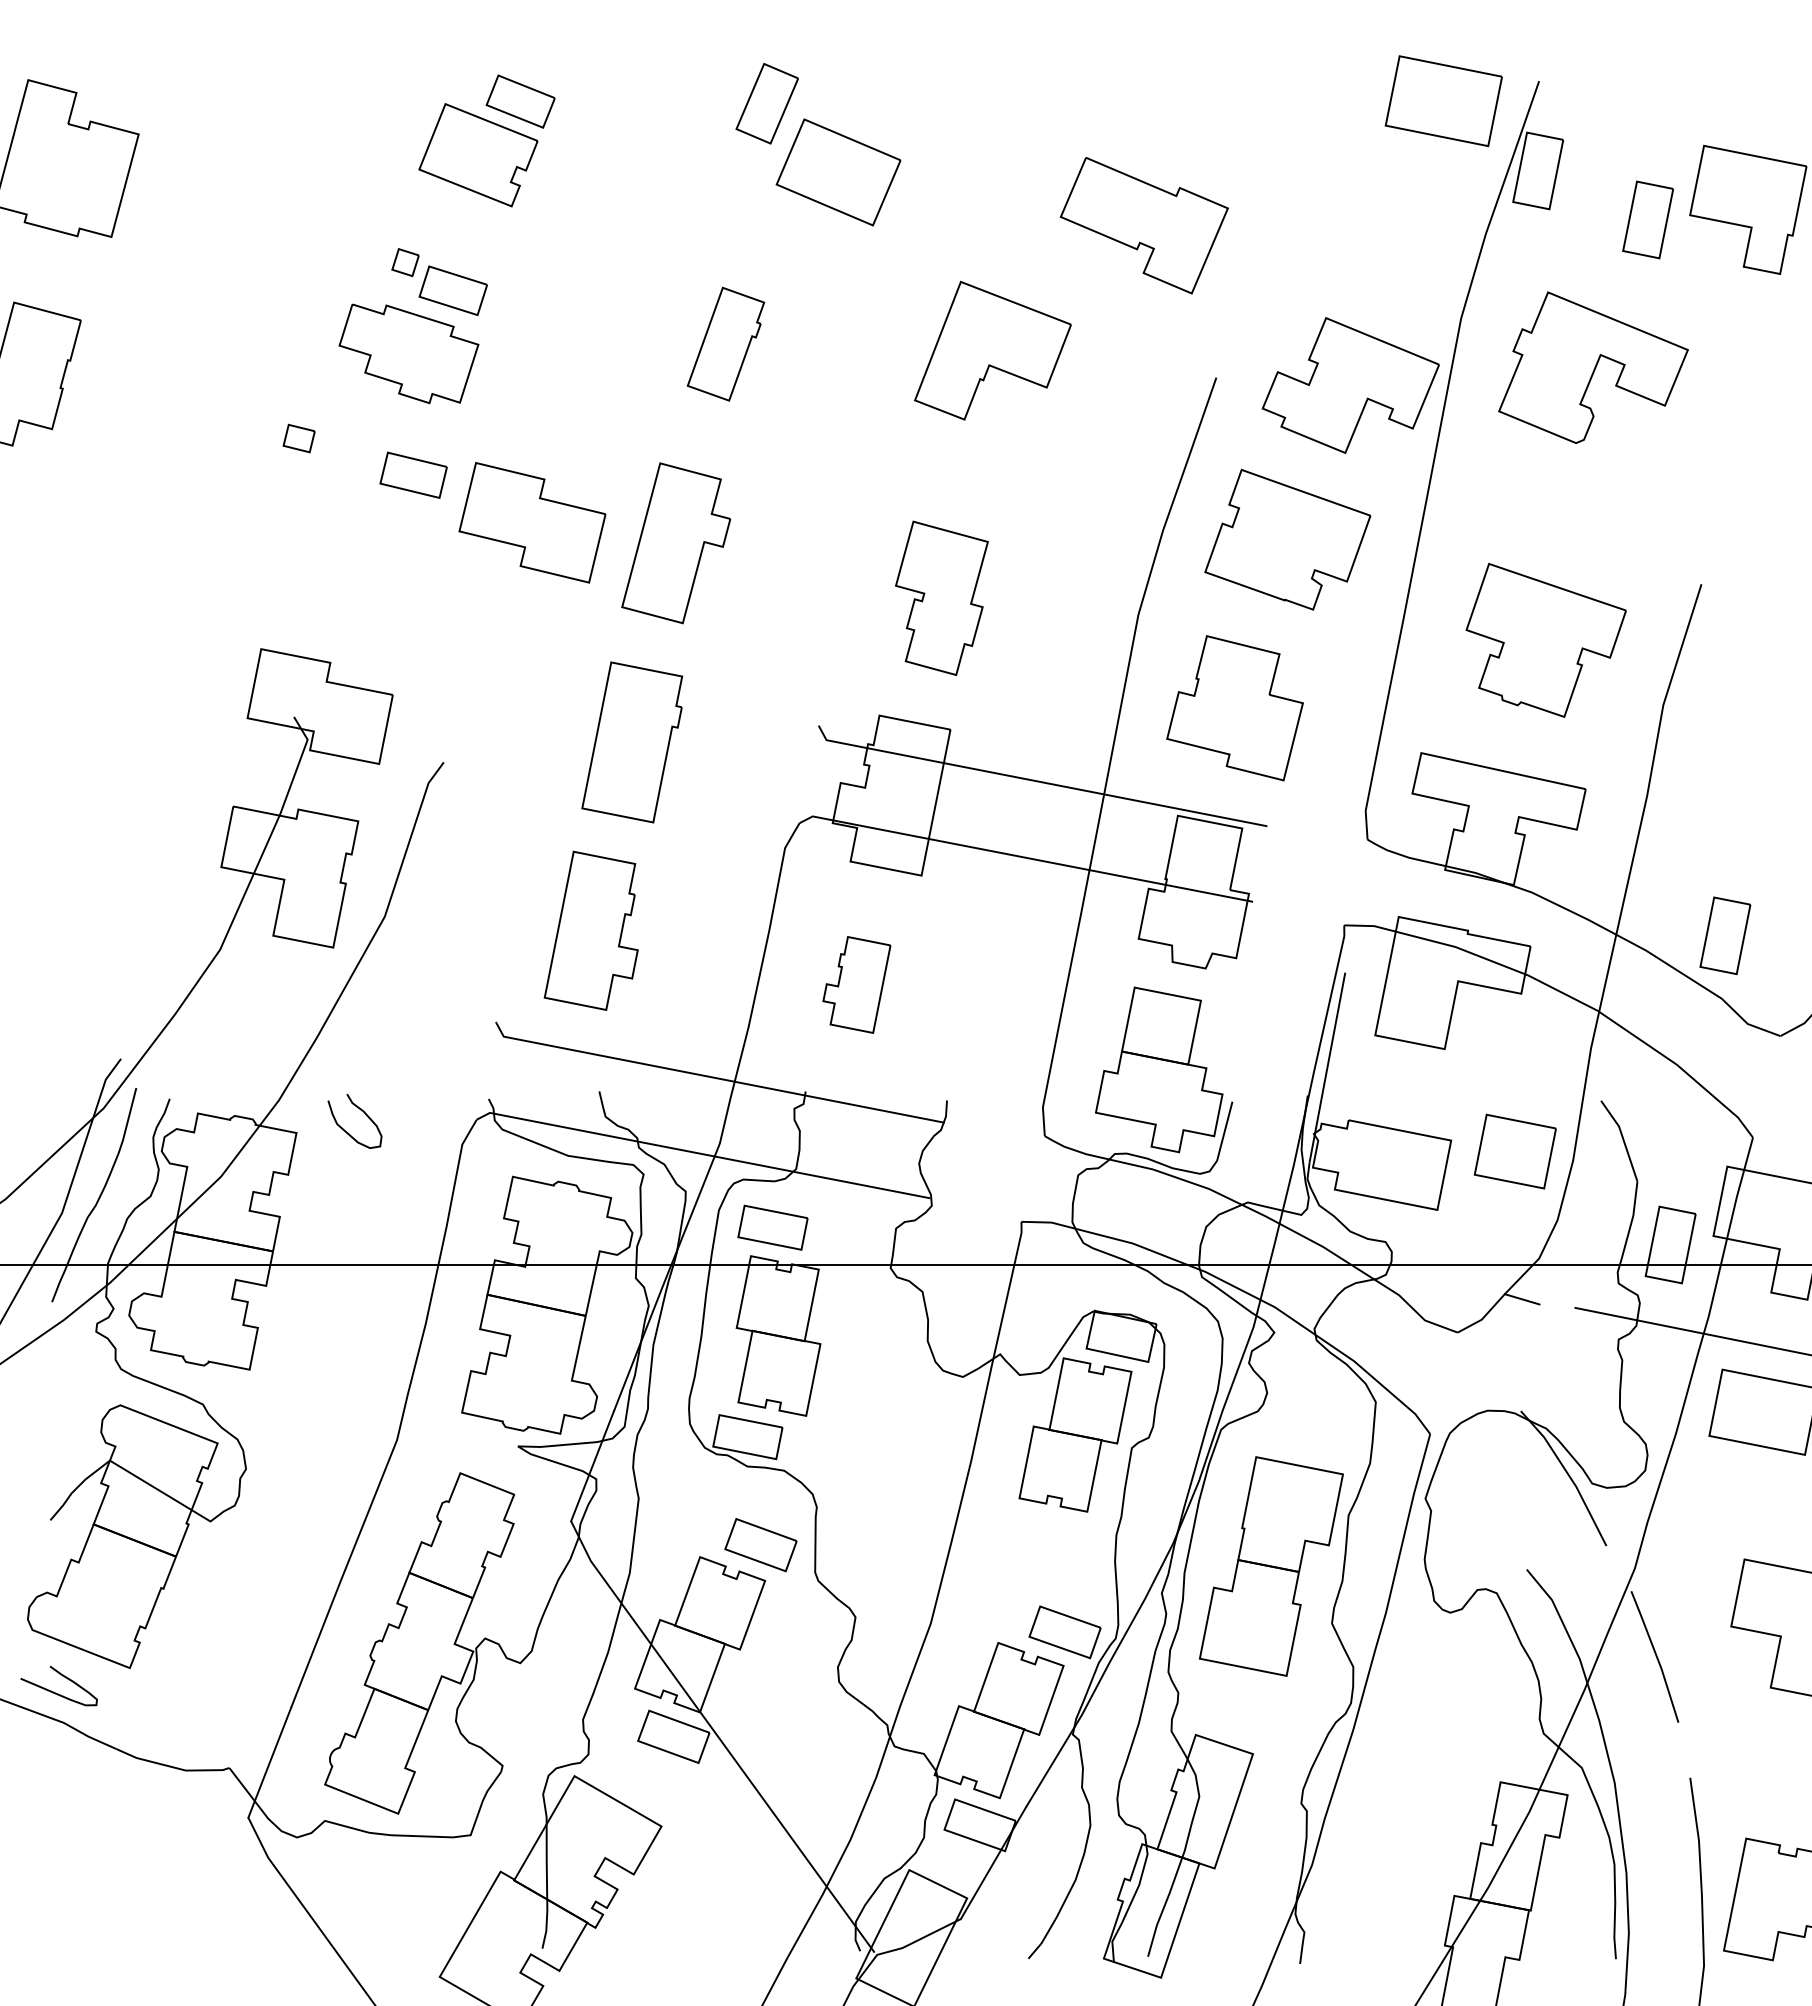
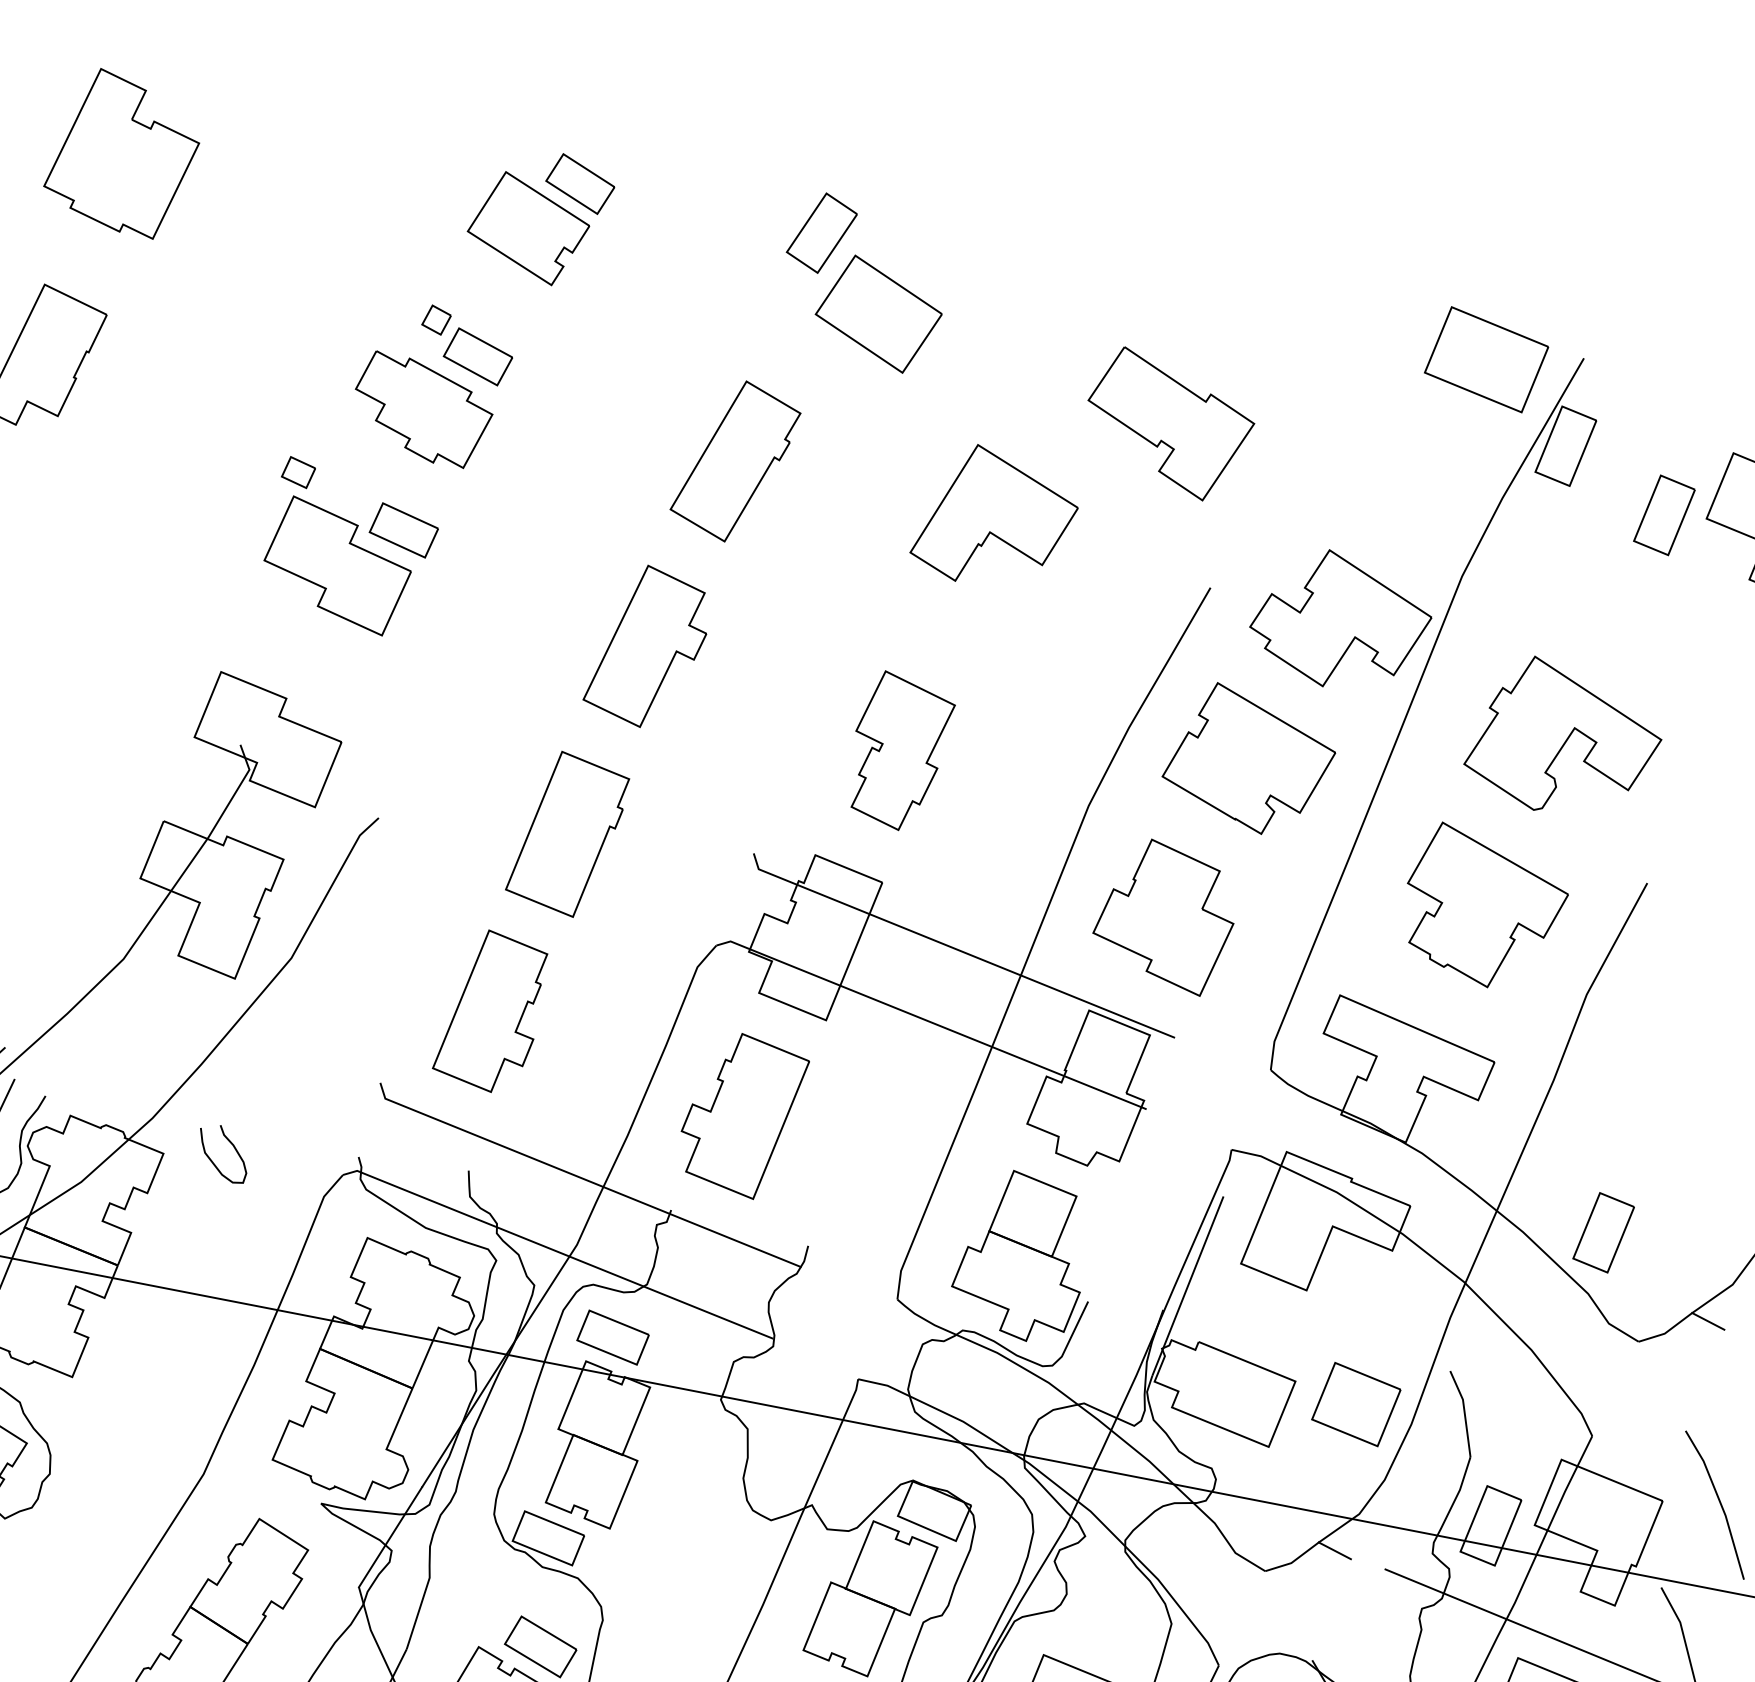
part: (725, 343) -> (735, 460), size x1.43
part: (1593, 367) -> (1565, 739), moved
part: (532, 522) -> (337, 565), moved
part: (856, 984) -> (741, 1114), size x1.67

